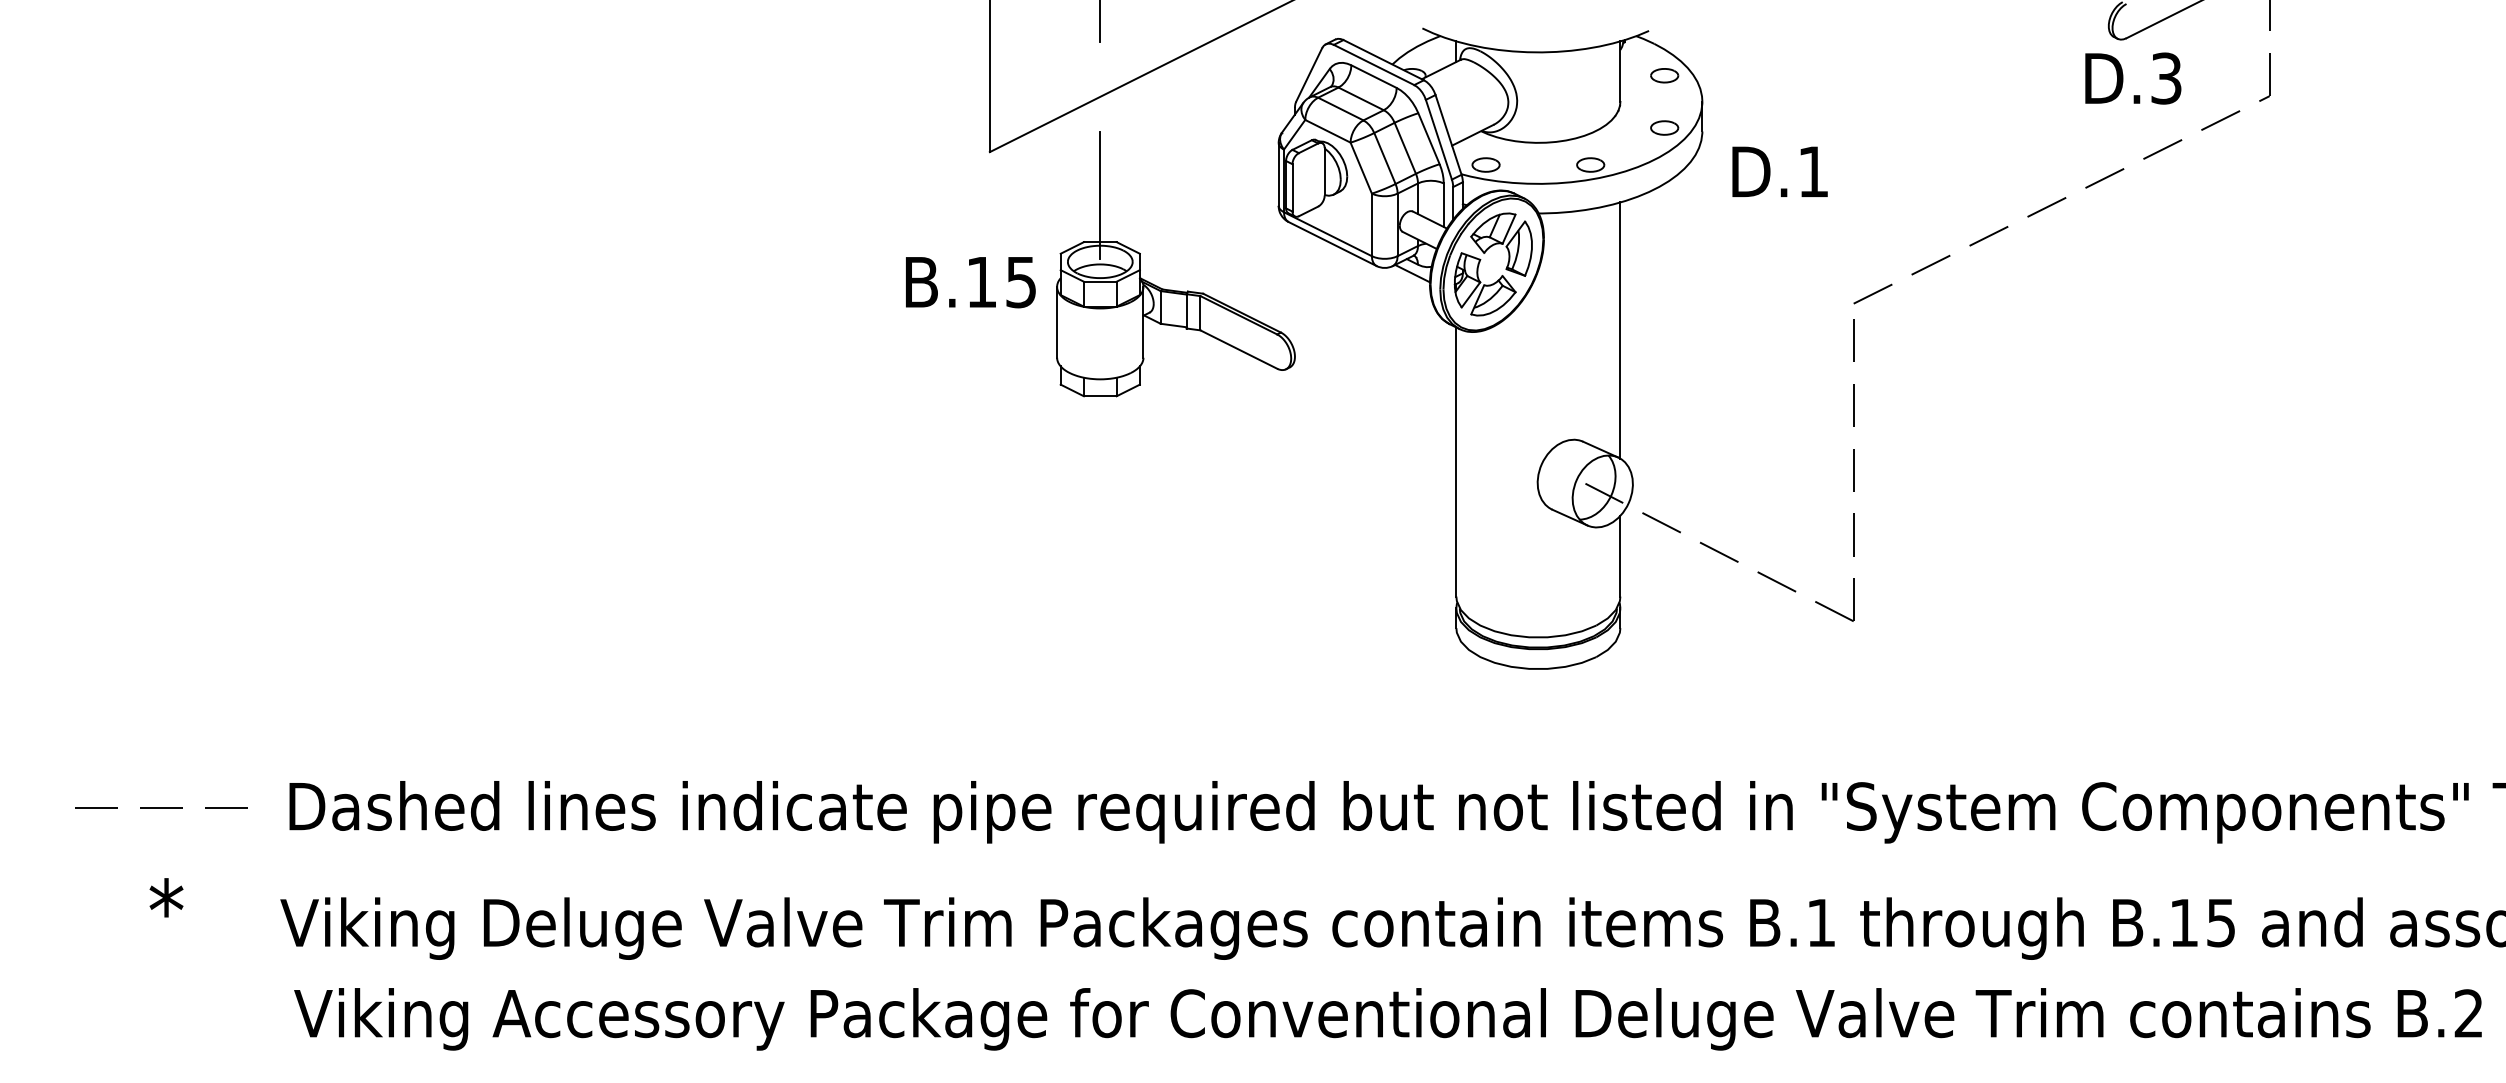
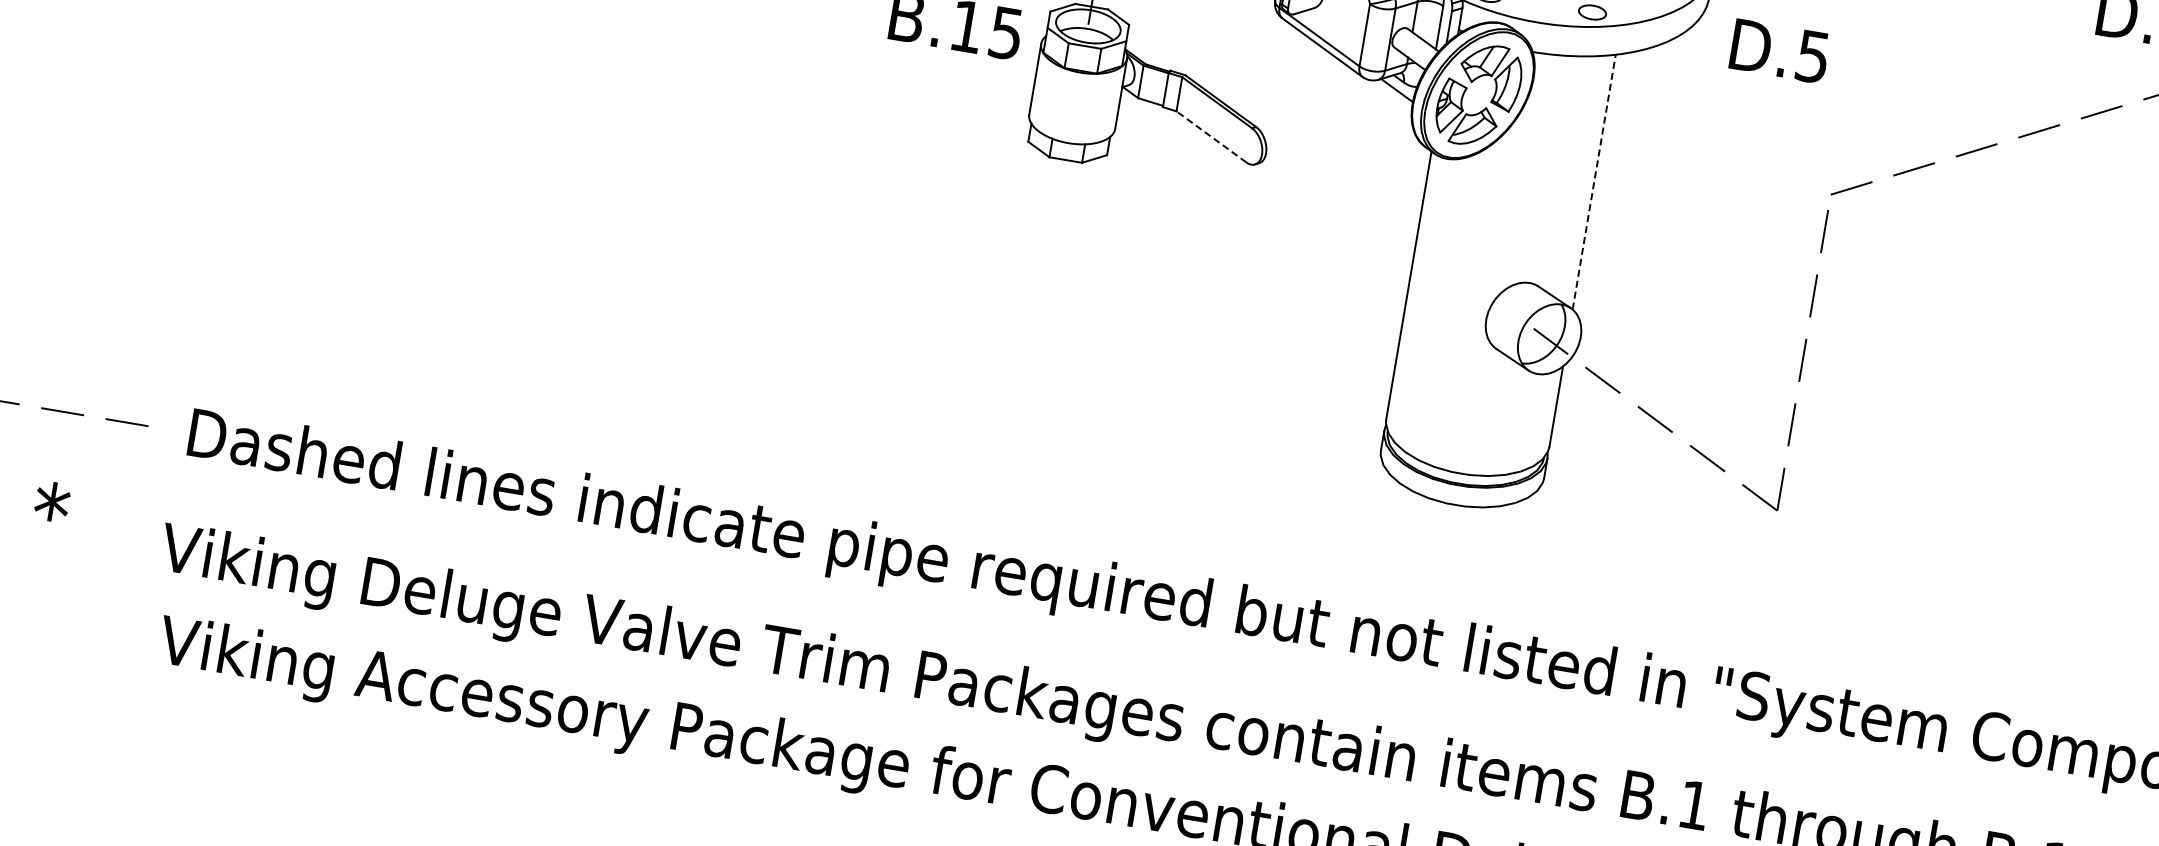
text: (1812, 171) -> (1812, 56), D.1 -> D.5
line: (1620, 330) -> (1594, 182), solid -> dashed
line: (1238, 349) -> (1211, 136), solid -> dashed

